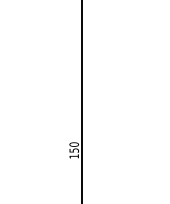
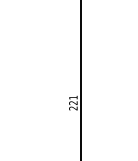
text: (73, 150) -> (72, 103), 150 -> 221

